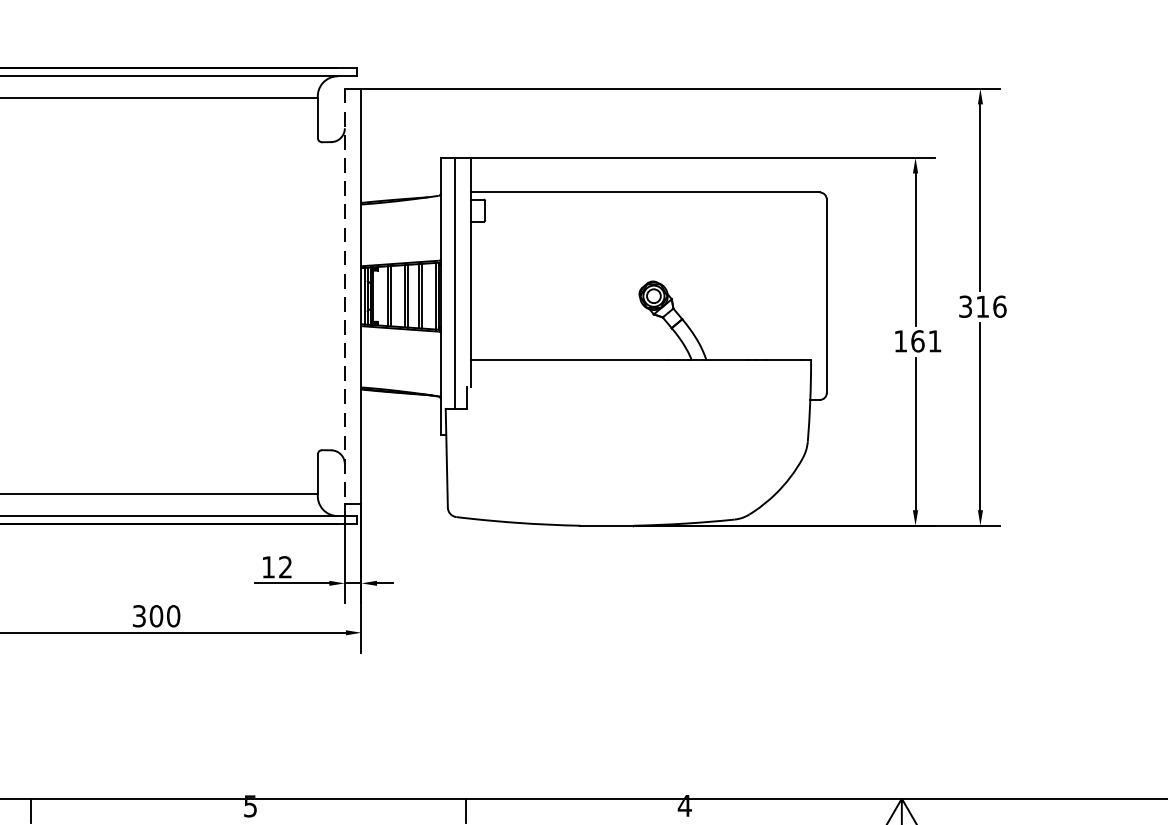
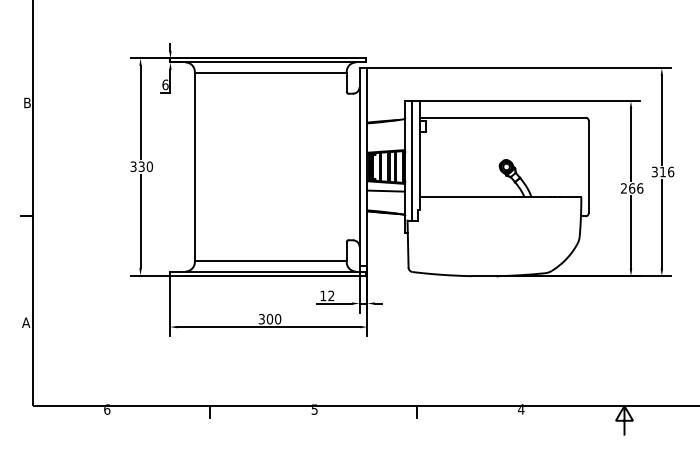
line: (344, 297) -> (359, 167), dashed -> solid
text: (918, 341) -> (632, 188), 161 -> 266
line: (399, 345) -> (385, 190), added

